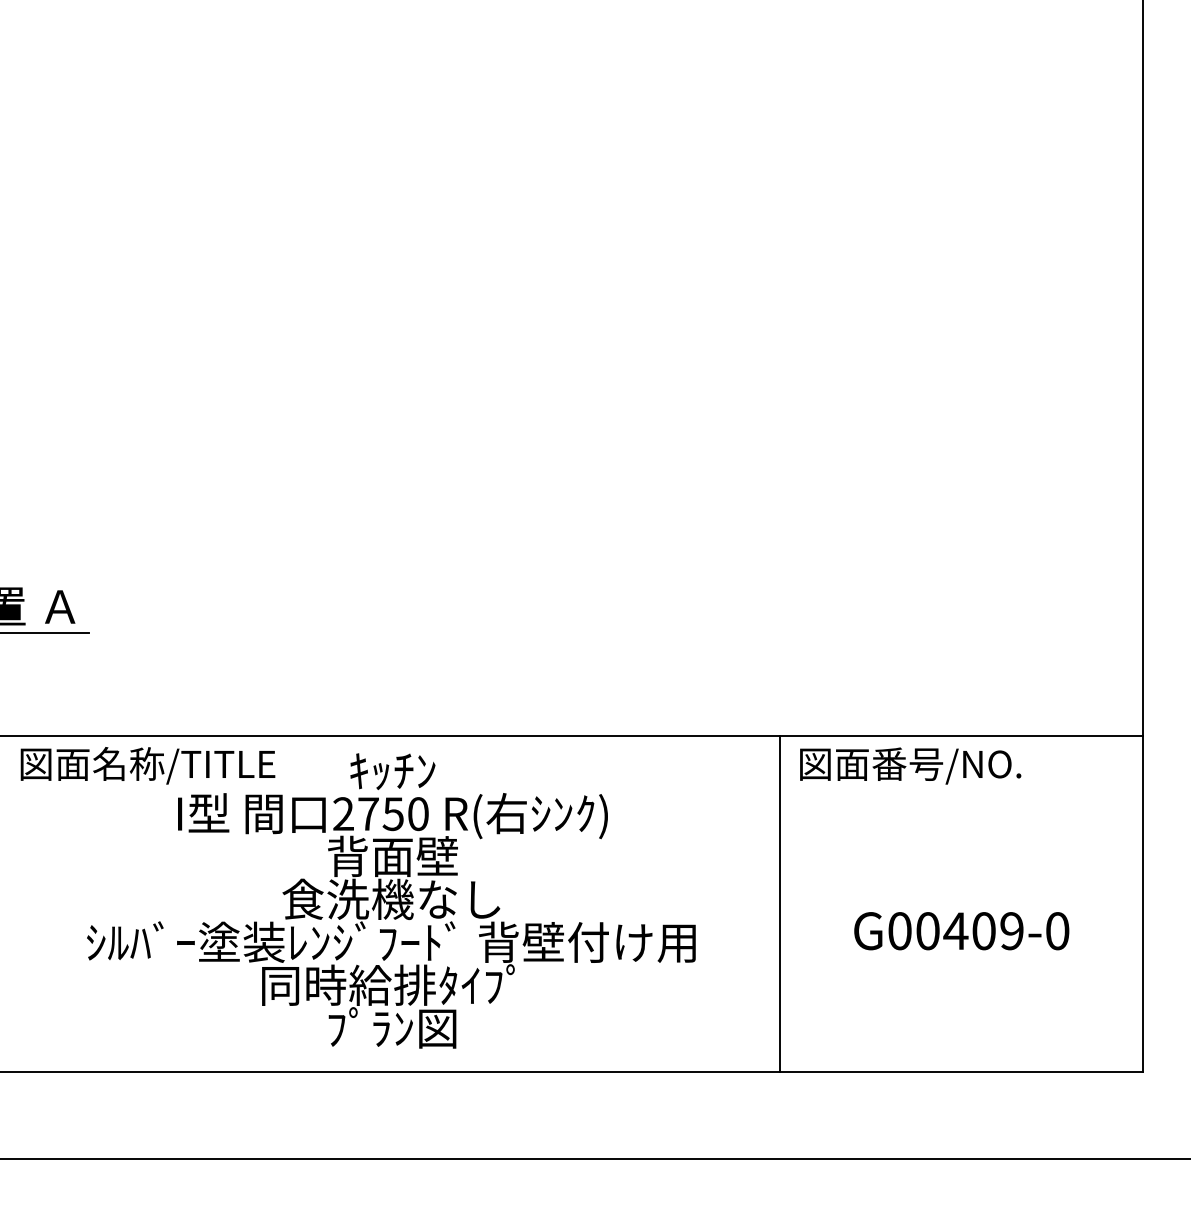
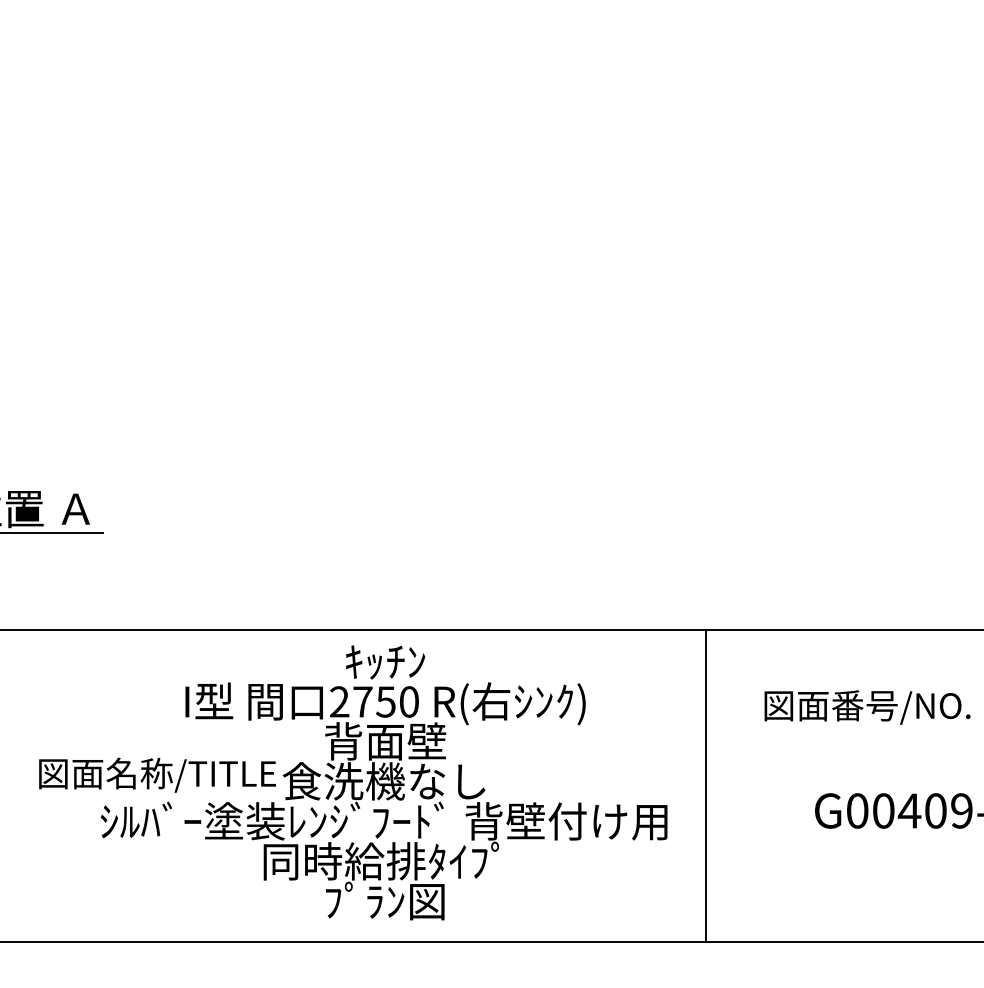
text: (147, 765) -> (157, 774), moved
text: (910, 765) -> (867, 707), moved
line: (780, 904) -> (706, 786), moved

